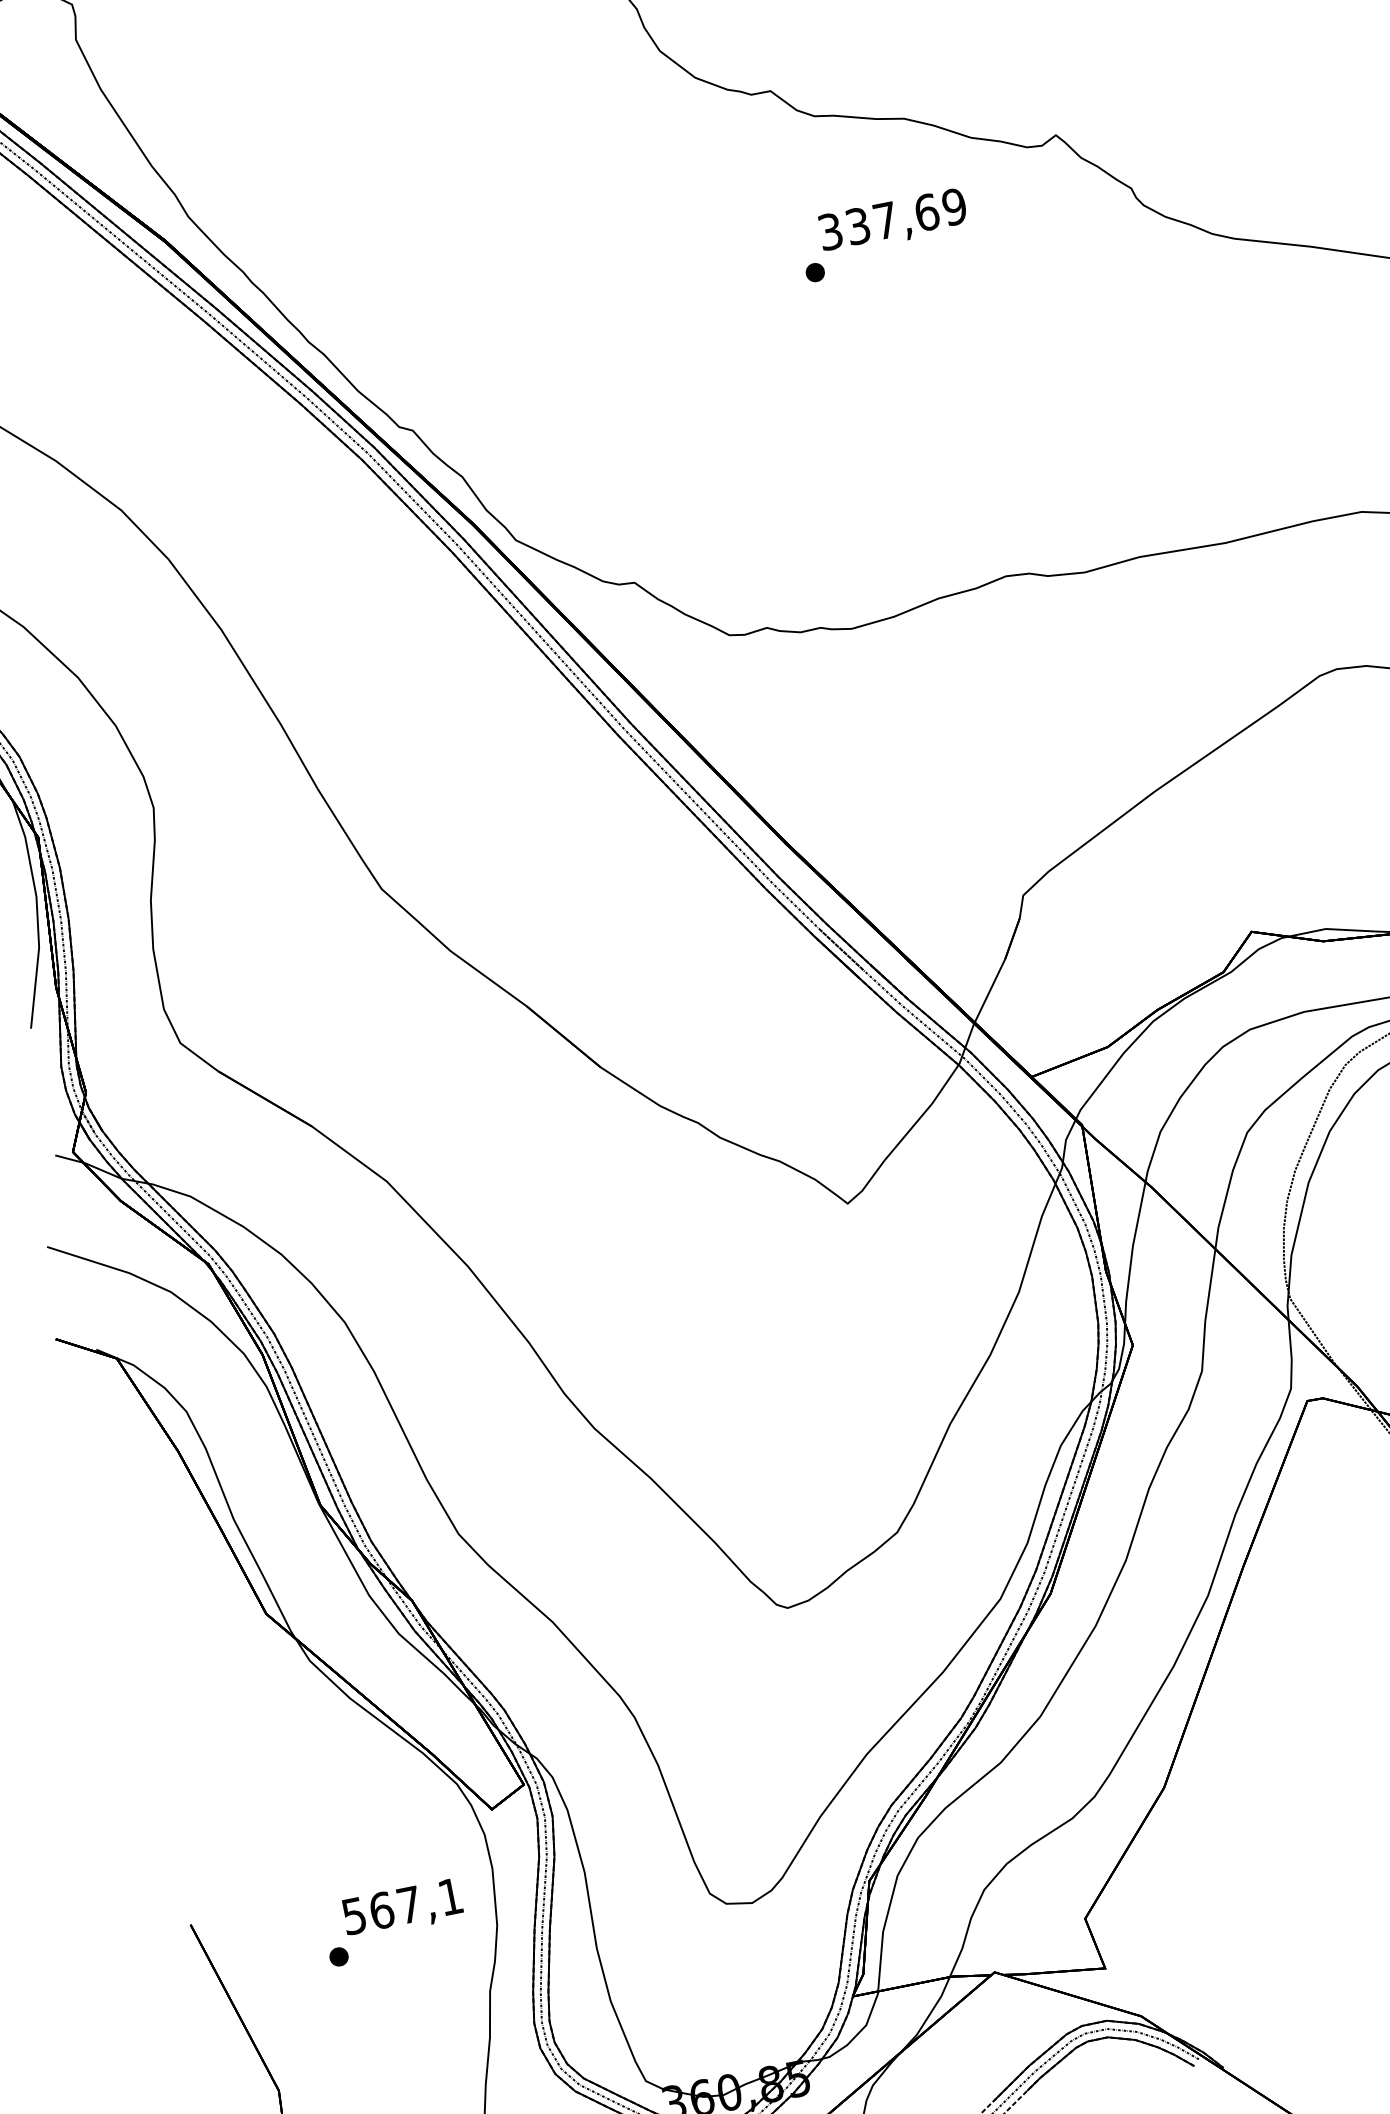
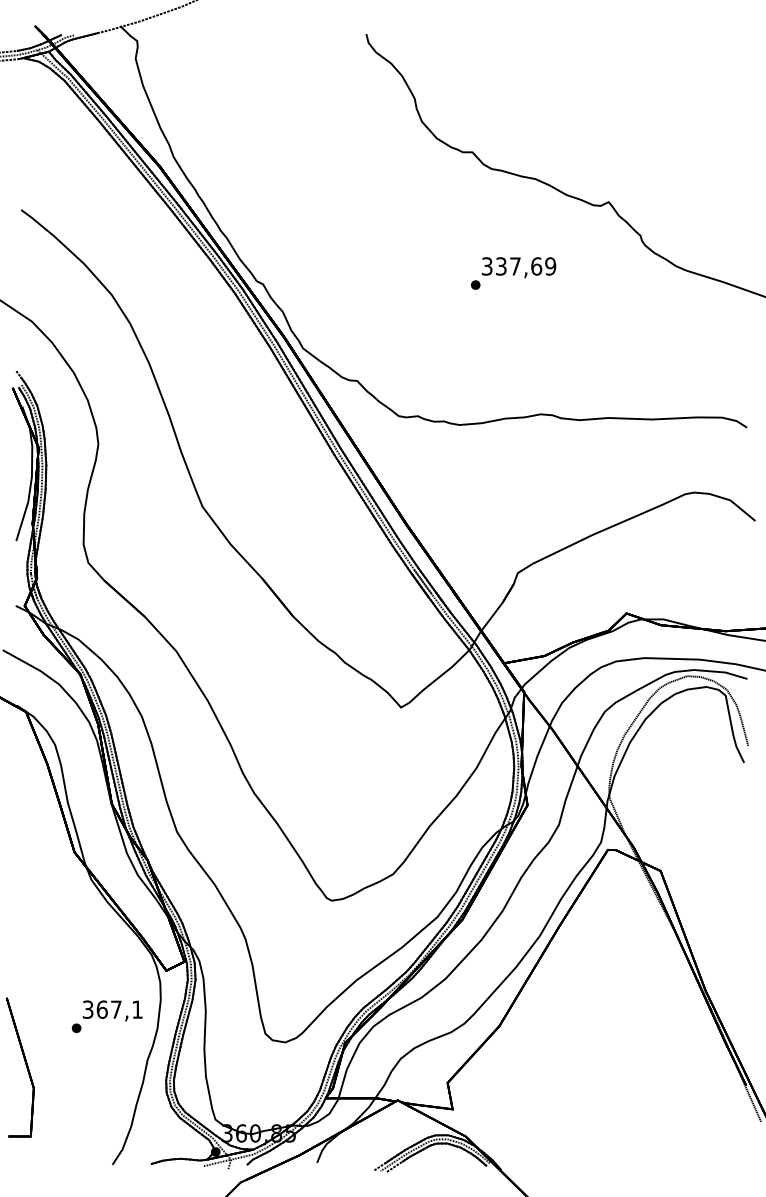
text: (884, 235) -> (513, 273), moved
text: (354, 1915) -> (88, 1009), 567,1 -> 367,1

